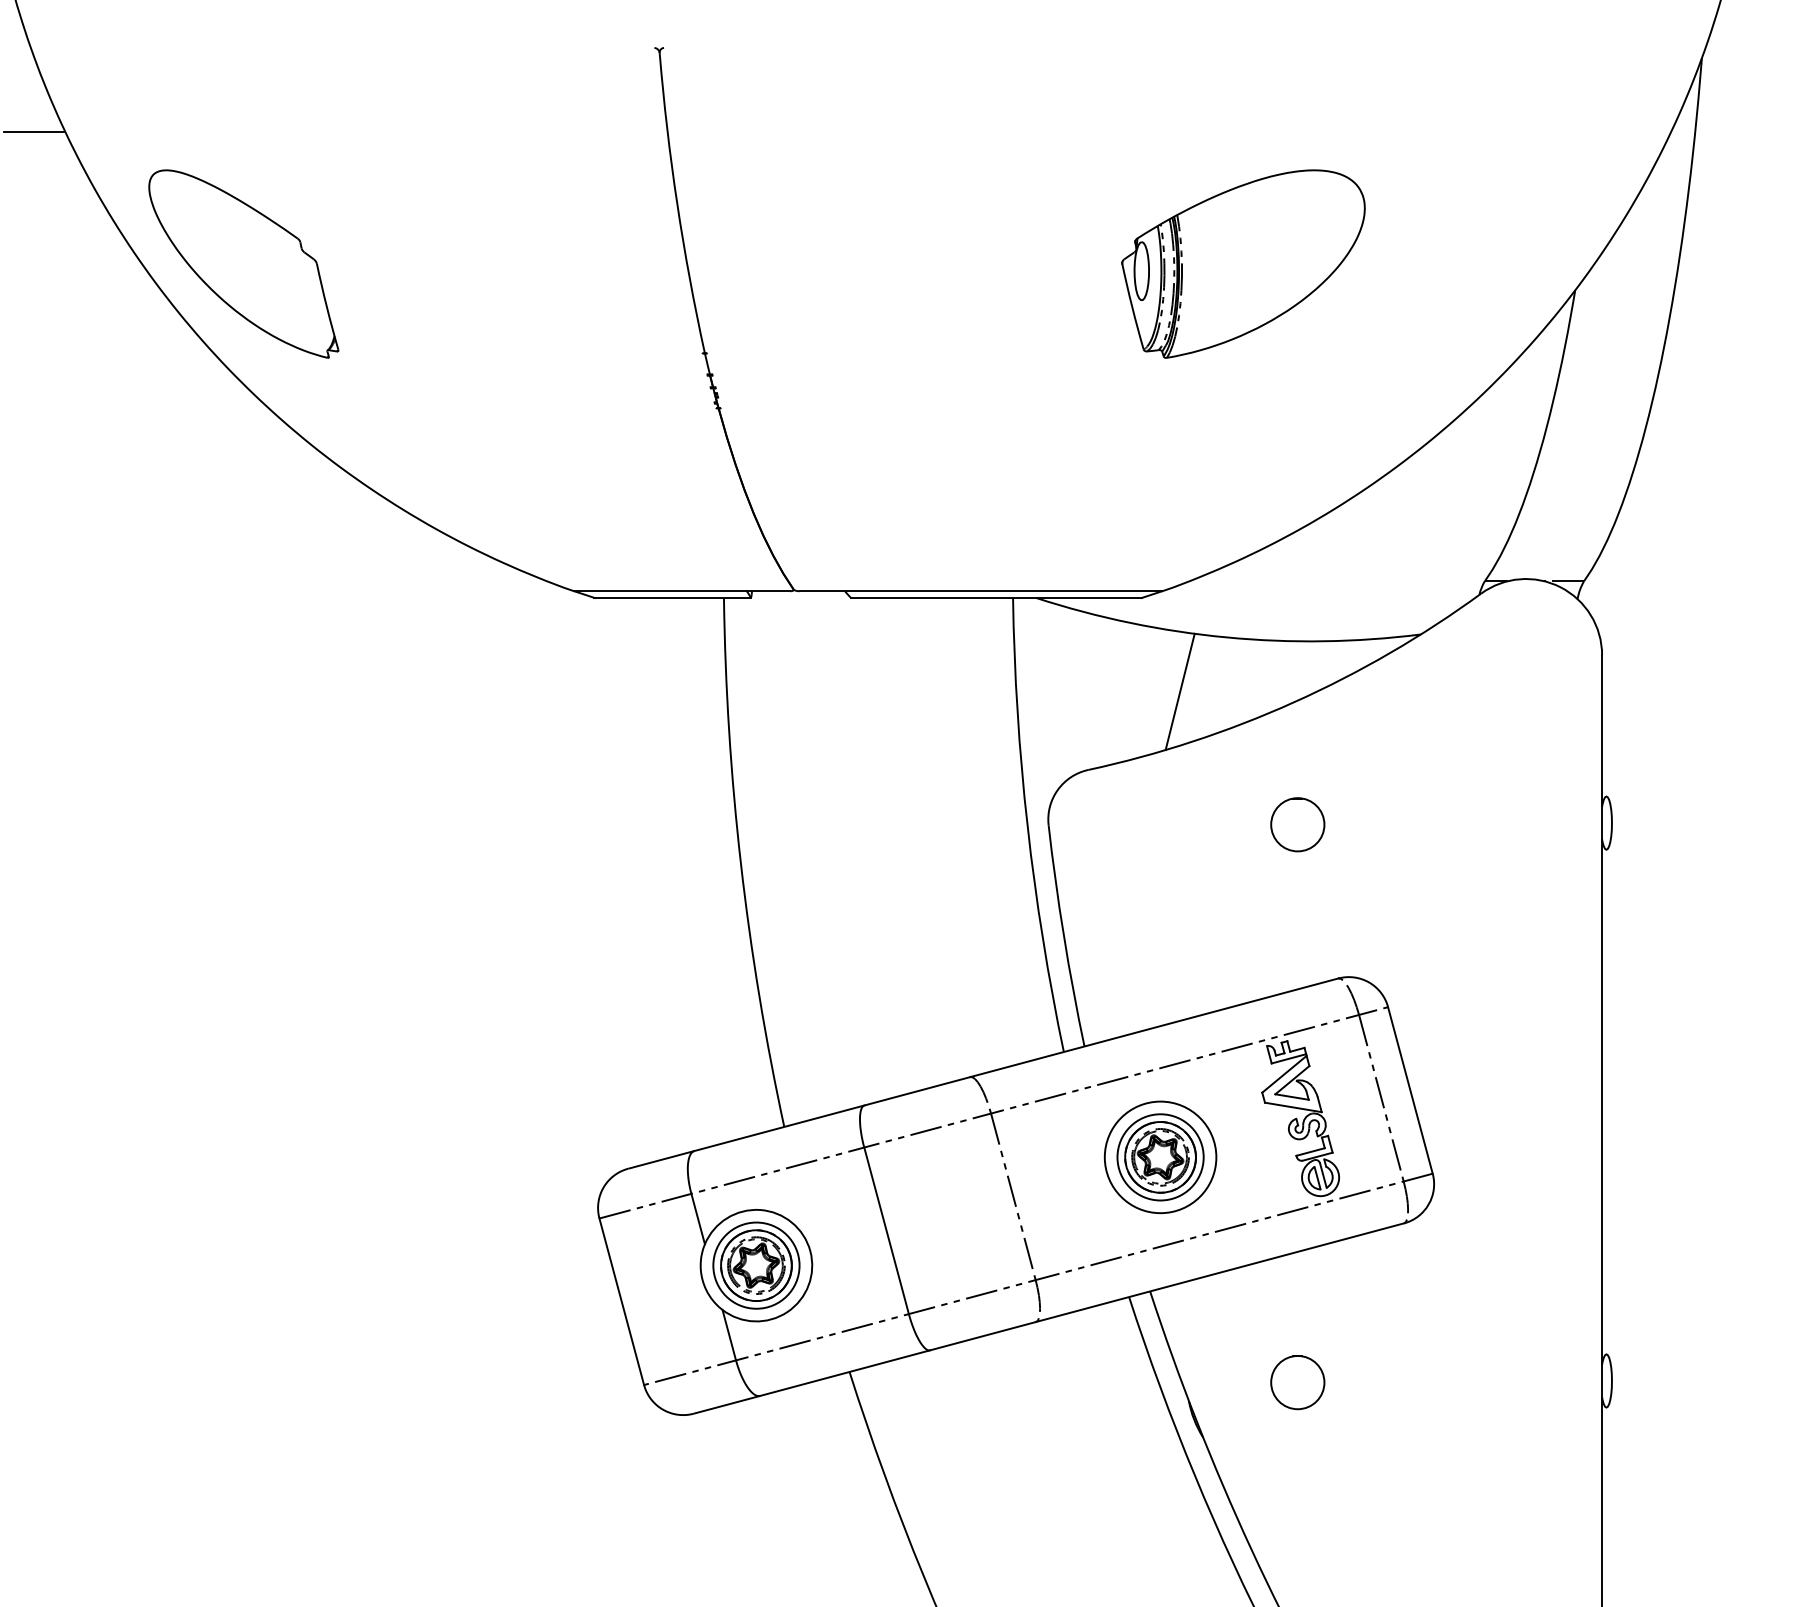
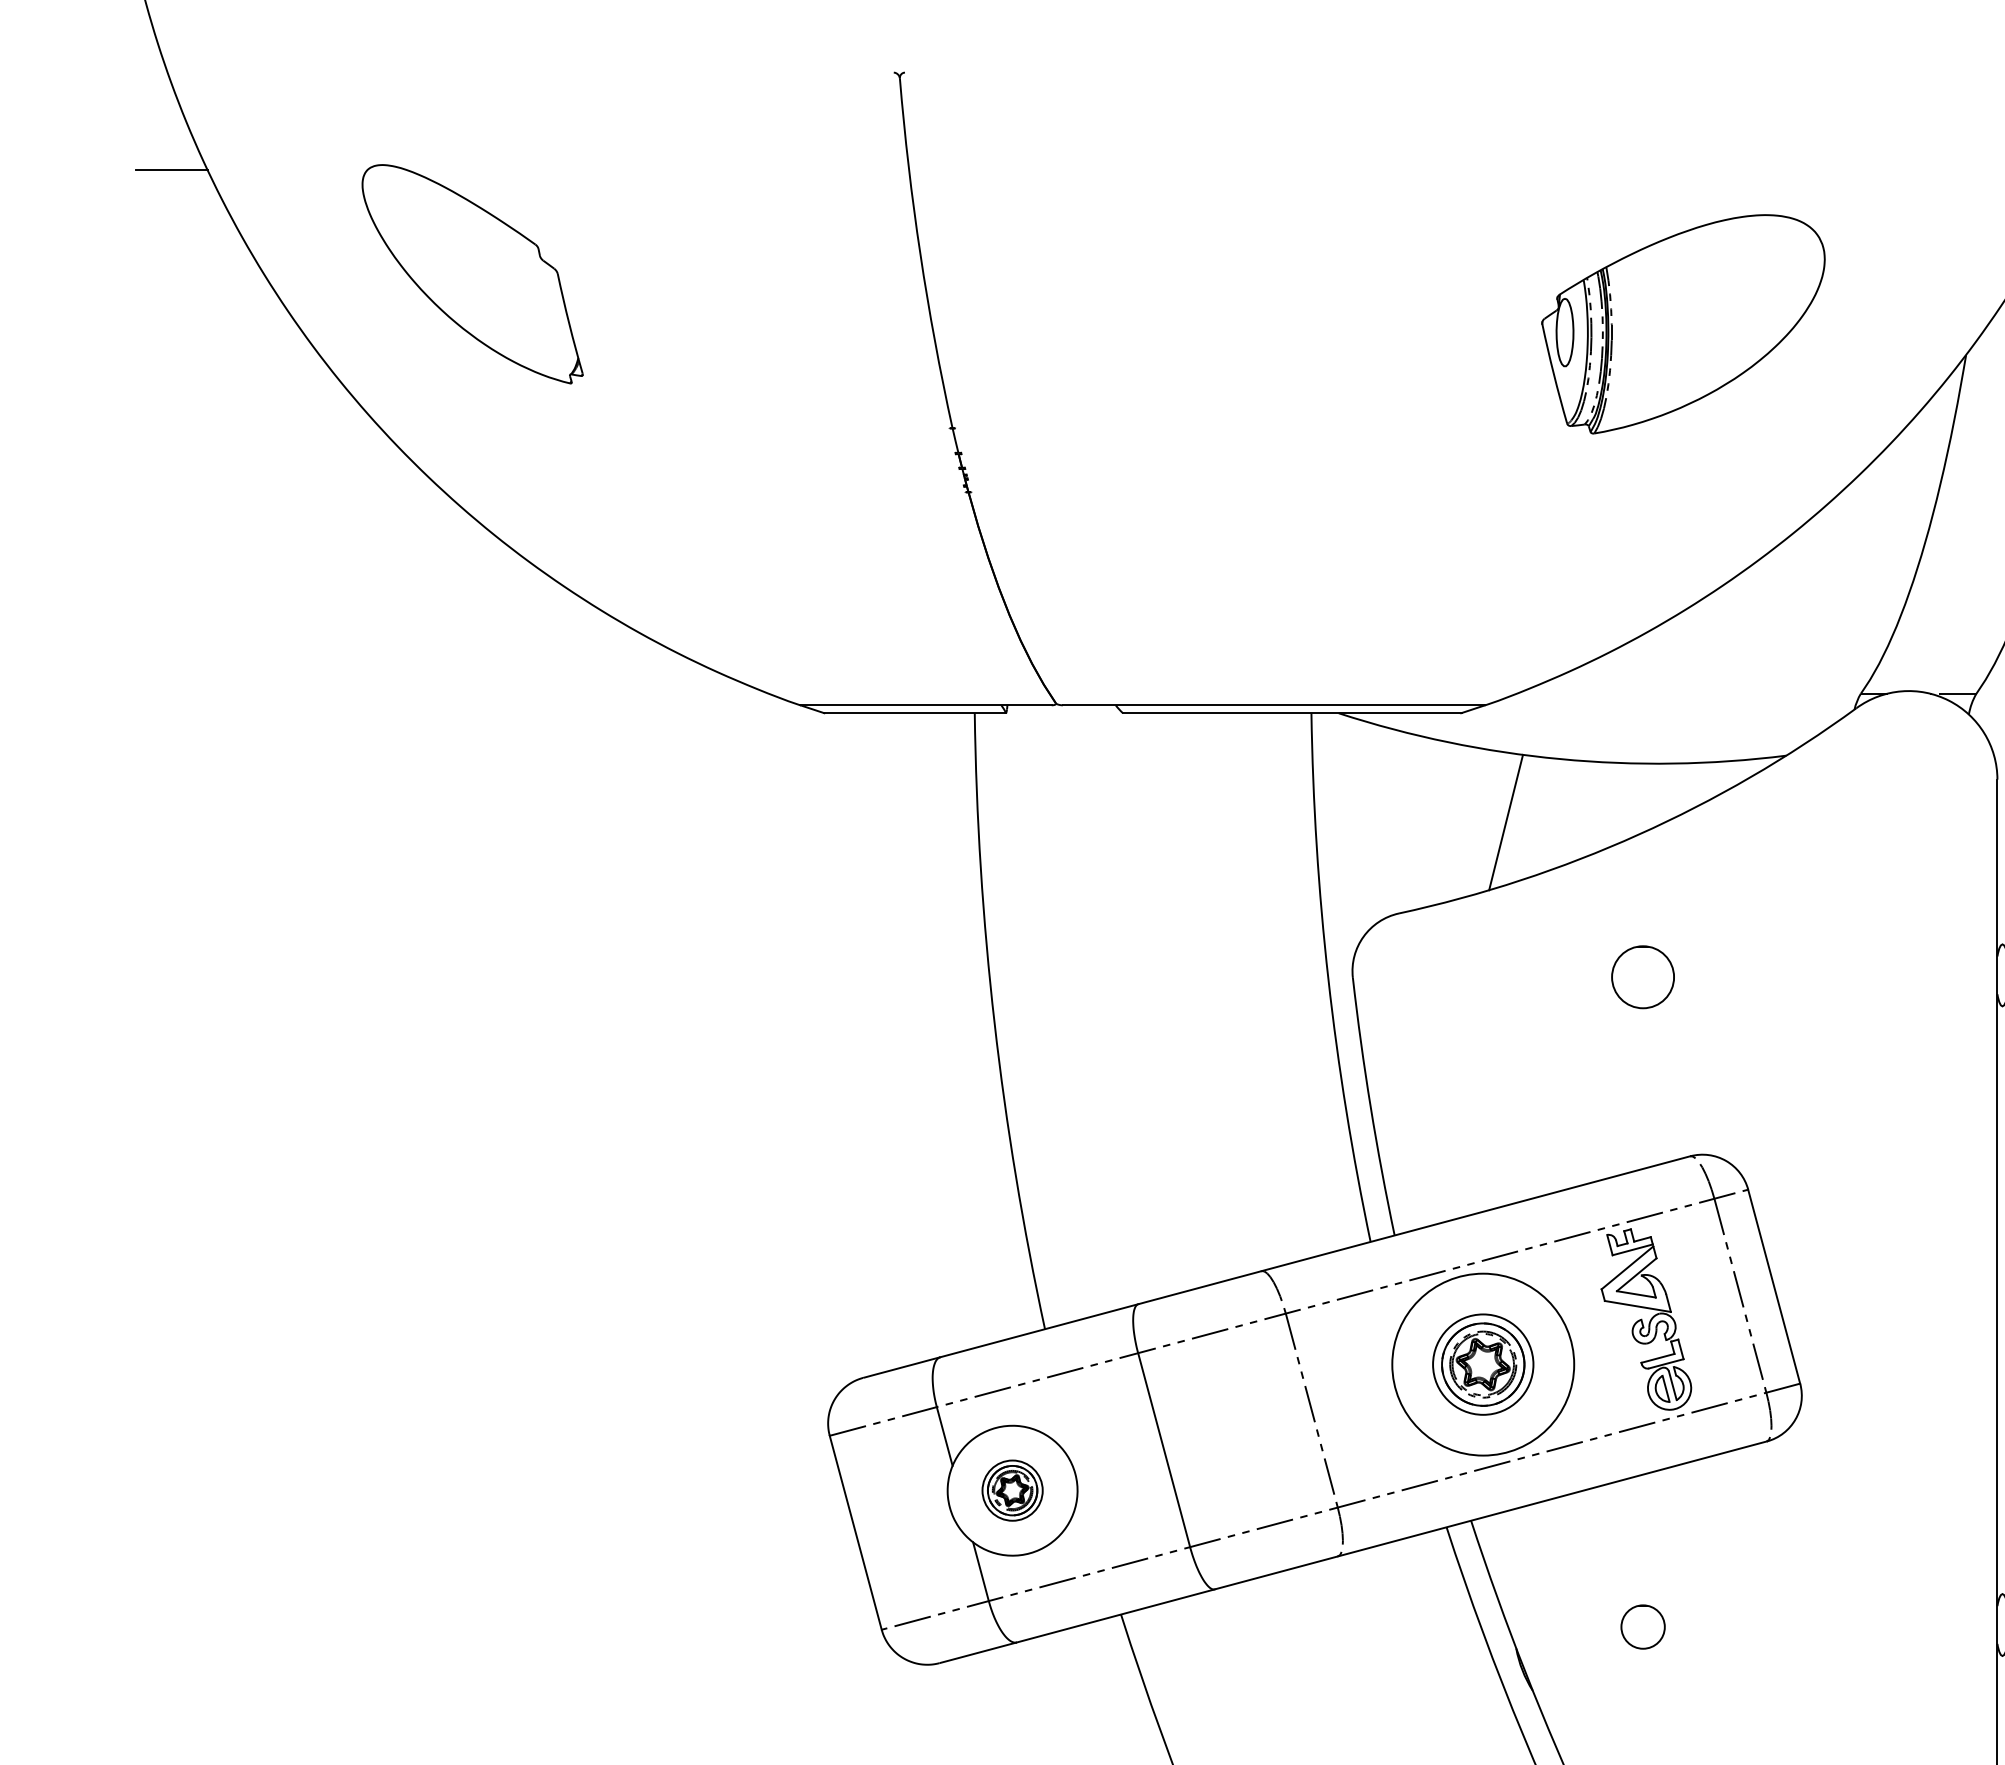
part: (243, 263) -> (472, 273), moved
part: (1243, 263) -> (1683, 323), moved
circle: (1160, 1157) -> (1483, 1364), size x1.4
part: (756, 1265) -> (1012, 1490), size x0.6
circle: (1297, 1382) -> (1642, 1626), size x0.7

